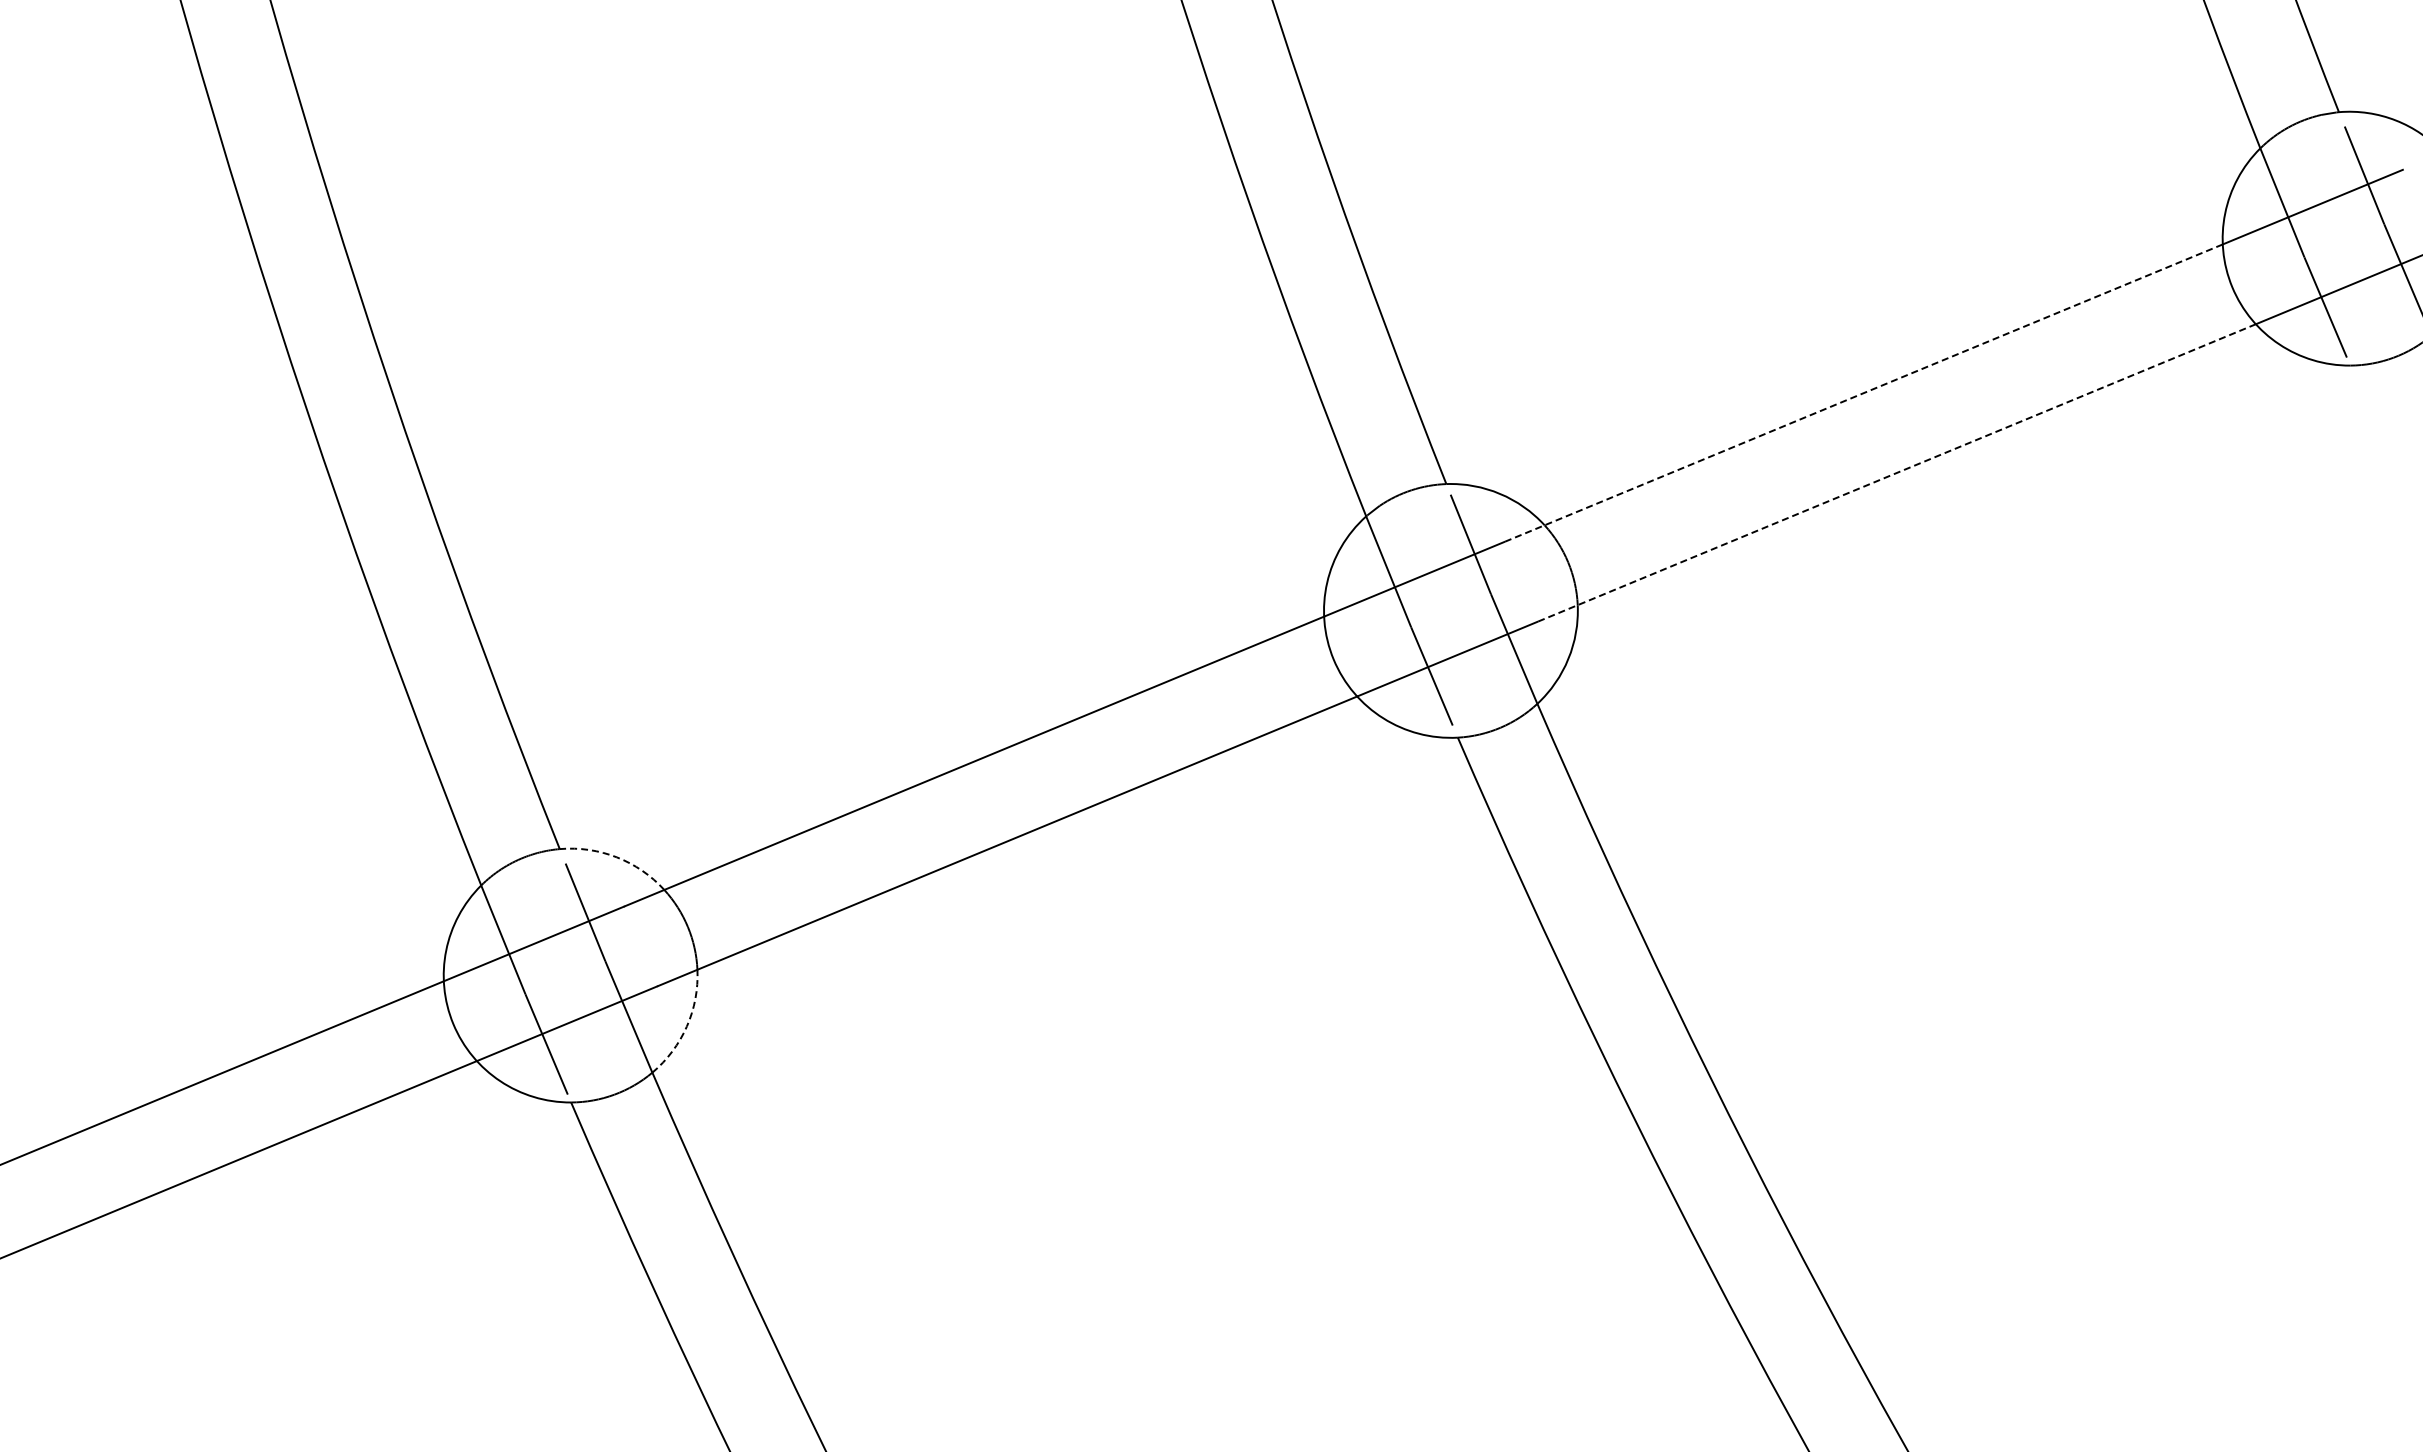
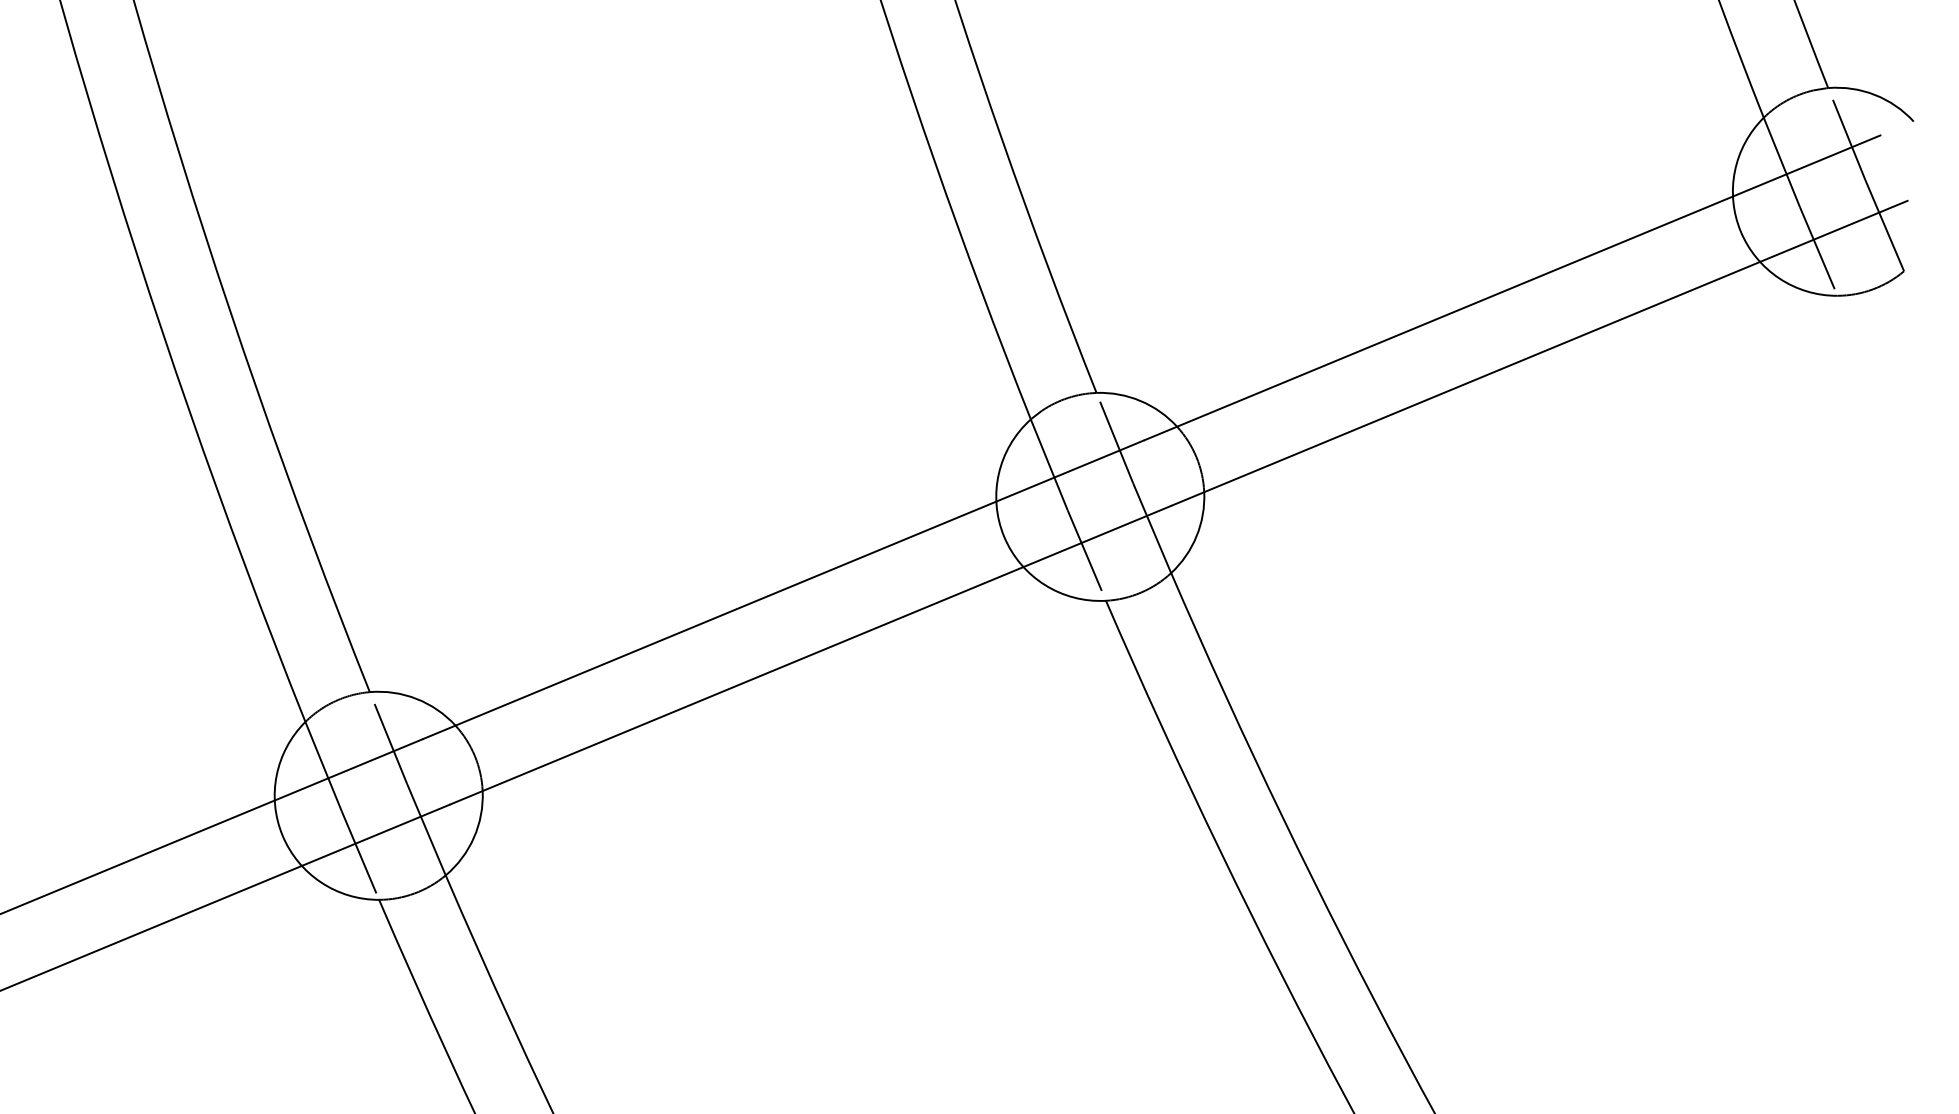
line: (1863, 393) -> (1438, 318), dashed -> solid
line: (1897, 472) -> (1466, 383), dashed -> solid
arc: (616, 857) -> (416, 699), dashed -> solid
arc: (686, 1026) -> (473, 837), dashed -> solid

